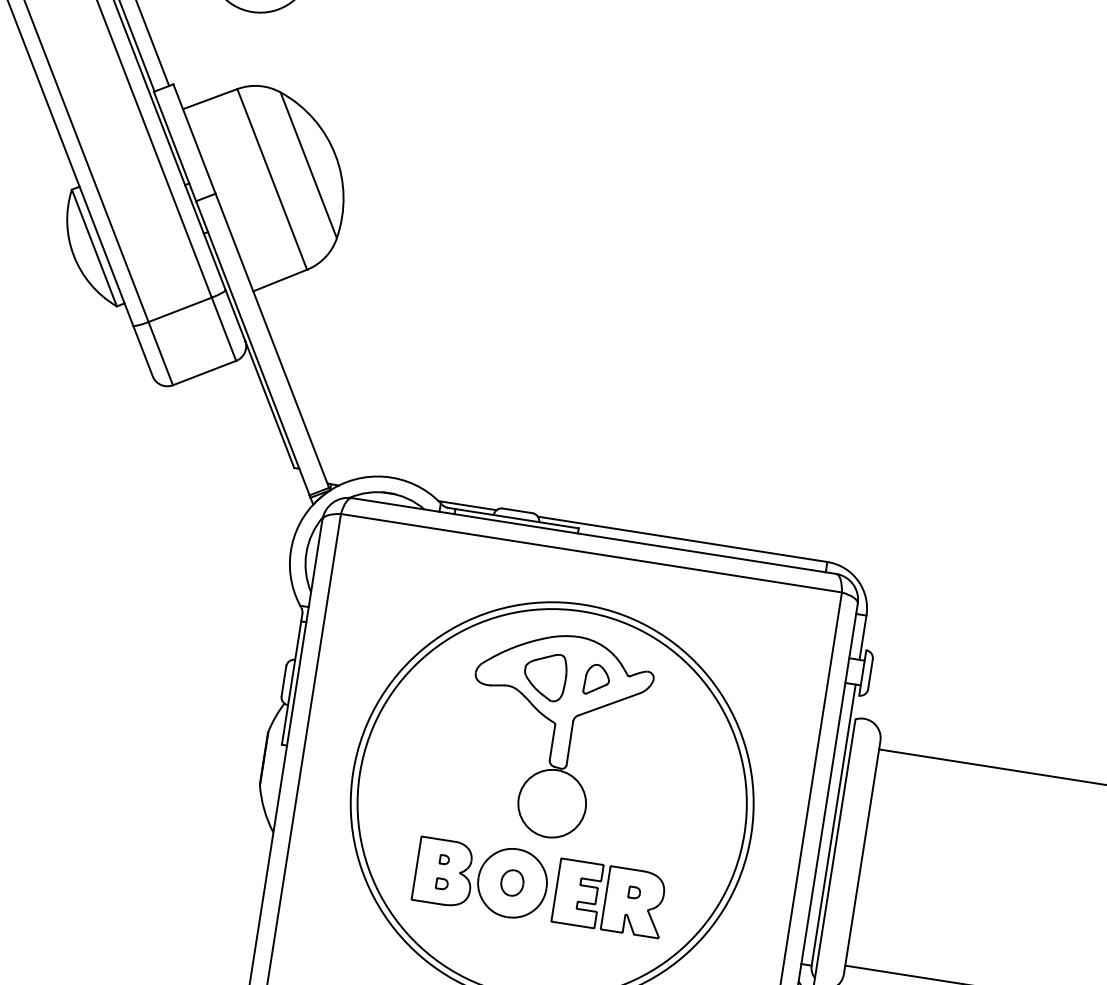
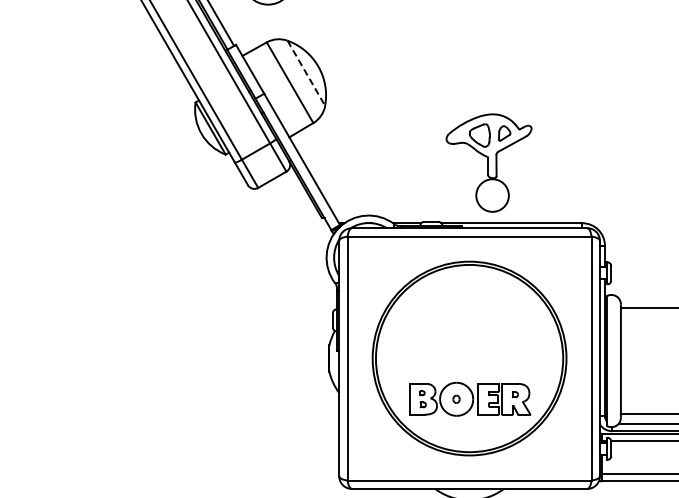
line: (308, 165) -> (306, 73), solid -> dashed
part: (554, 734) -> (488, 162), moved
part: (512, 883) -> (456, 399), size x0.6

